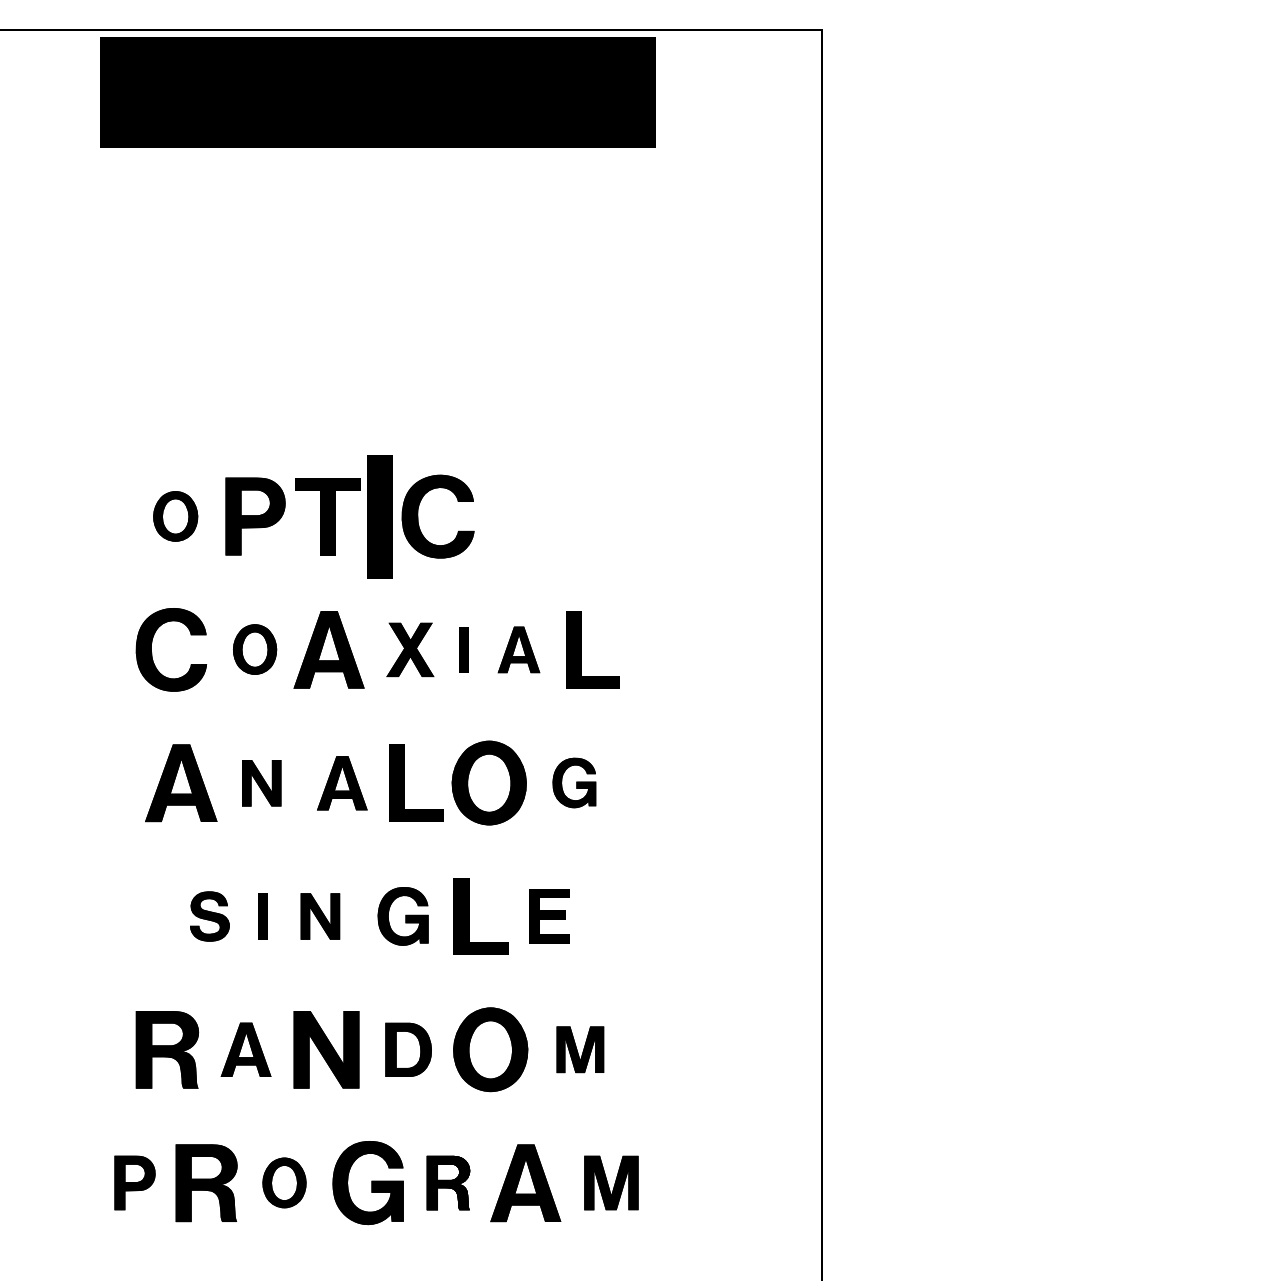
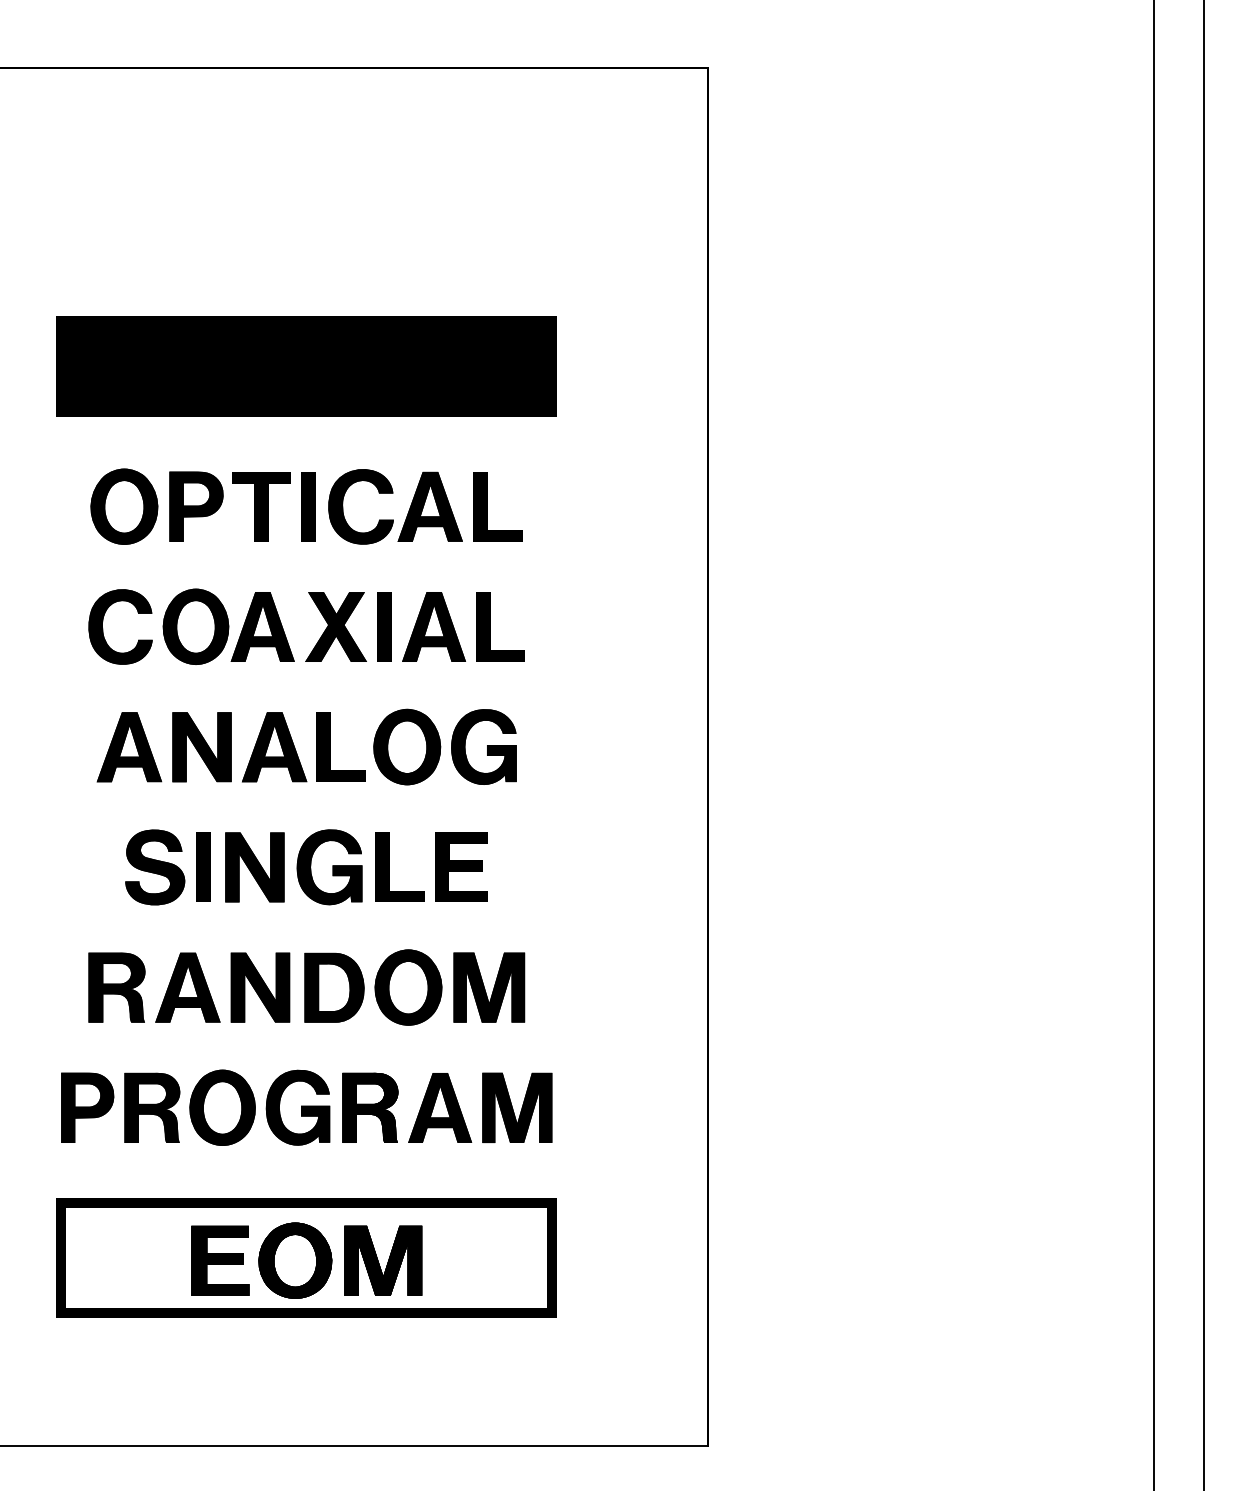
part: (377, 92) -> (306, 366), moved
part: (175, 516) -> (124, 506), size x1.67
part: (379, 516) -> (308, 506), size x0.62
part: (513, 516) -> (429, 506), added
part: (578, 516) -> (487, 506), added
part: (254, 649) -> (195, 626), size x1.67
part: (409, 649) -> (335, 626), size x1.43
part: (464, 649) -> (384, 626), size x1.67
part: (518, 649) -> (433, 626), size x1.67
part: (573, 782) -> (483, 746), size x1.67
part: (261, 783) -> (201, 747), size x1.67
part: (342, 783) -> (274, 747), size x1.43
part: (263, 915) -> (203, 866), size x1.67
part: (549, 915) -> (461, 866), size x1.43
part: (210, 916) -> (155, 867), size x1.67
part: (319, 916) -> (254, 867), size x1.67
part: (403, 916) -> (329, 867), size x1.43
part: (245, 1049) -> (187, 987), size x1.43
part: (408, 1049) -> (334, 987), size x1.43
part: (580, 1049) -> (489, 987), size x1.67
part: (134, 1182) -> (87, 1107), size x1.43
part: (284, 1182) -> (222, 1107), size x1.67
part: (448, 1182) -> (370, 1107), size x1.43
part: (611, 1182) -> (517, 1107), size x1.43

